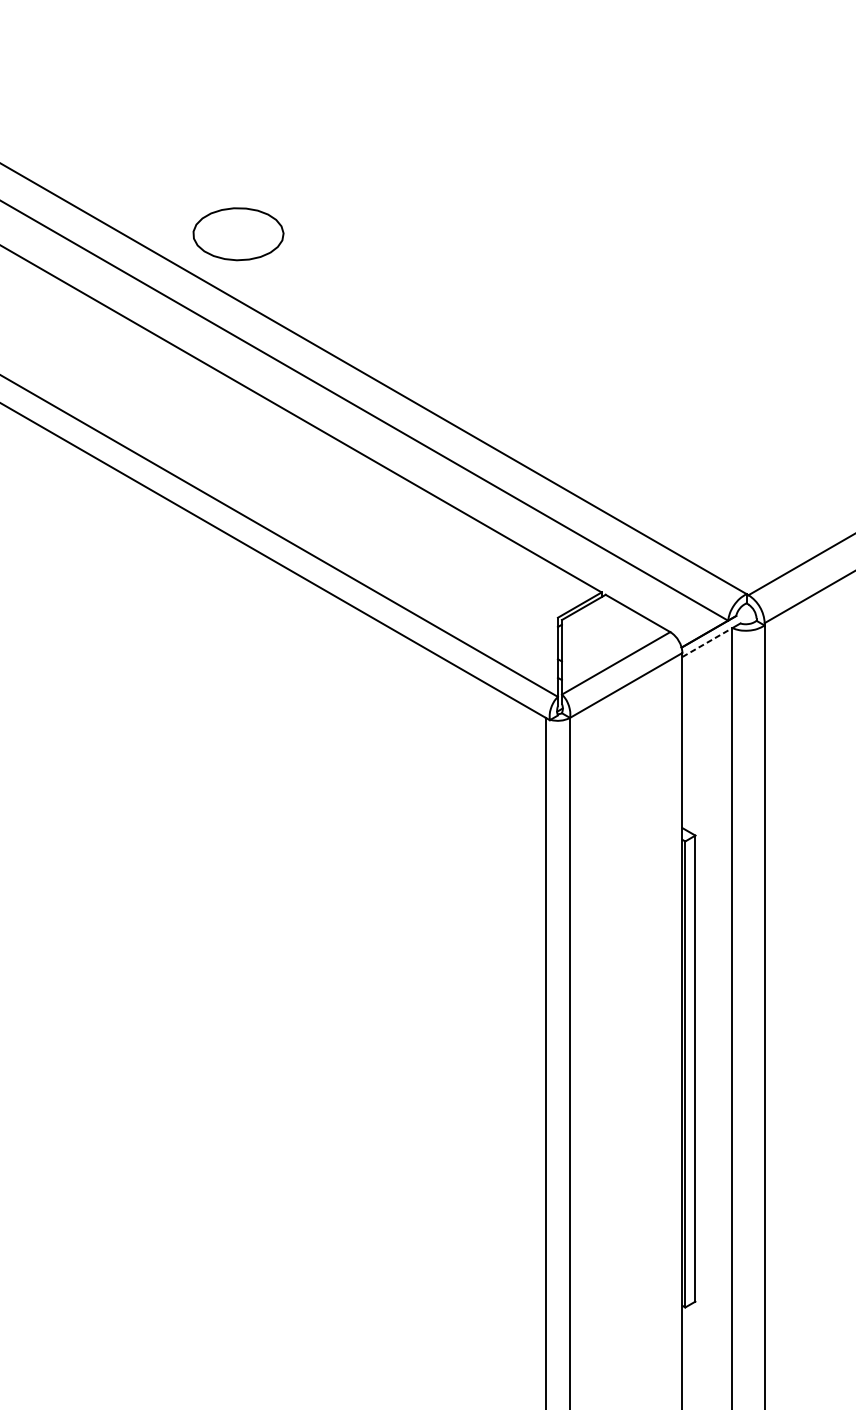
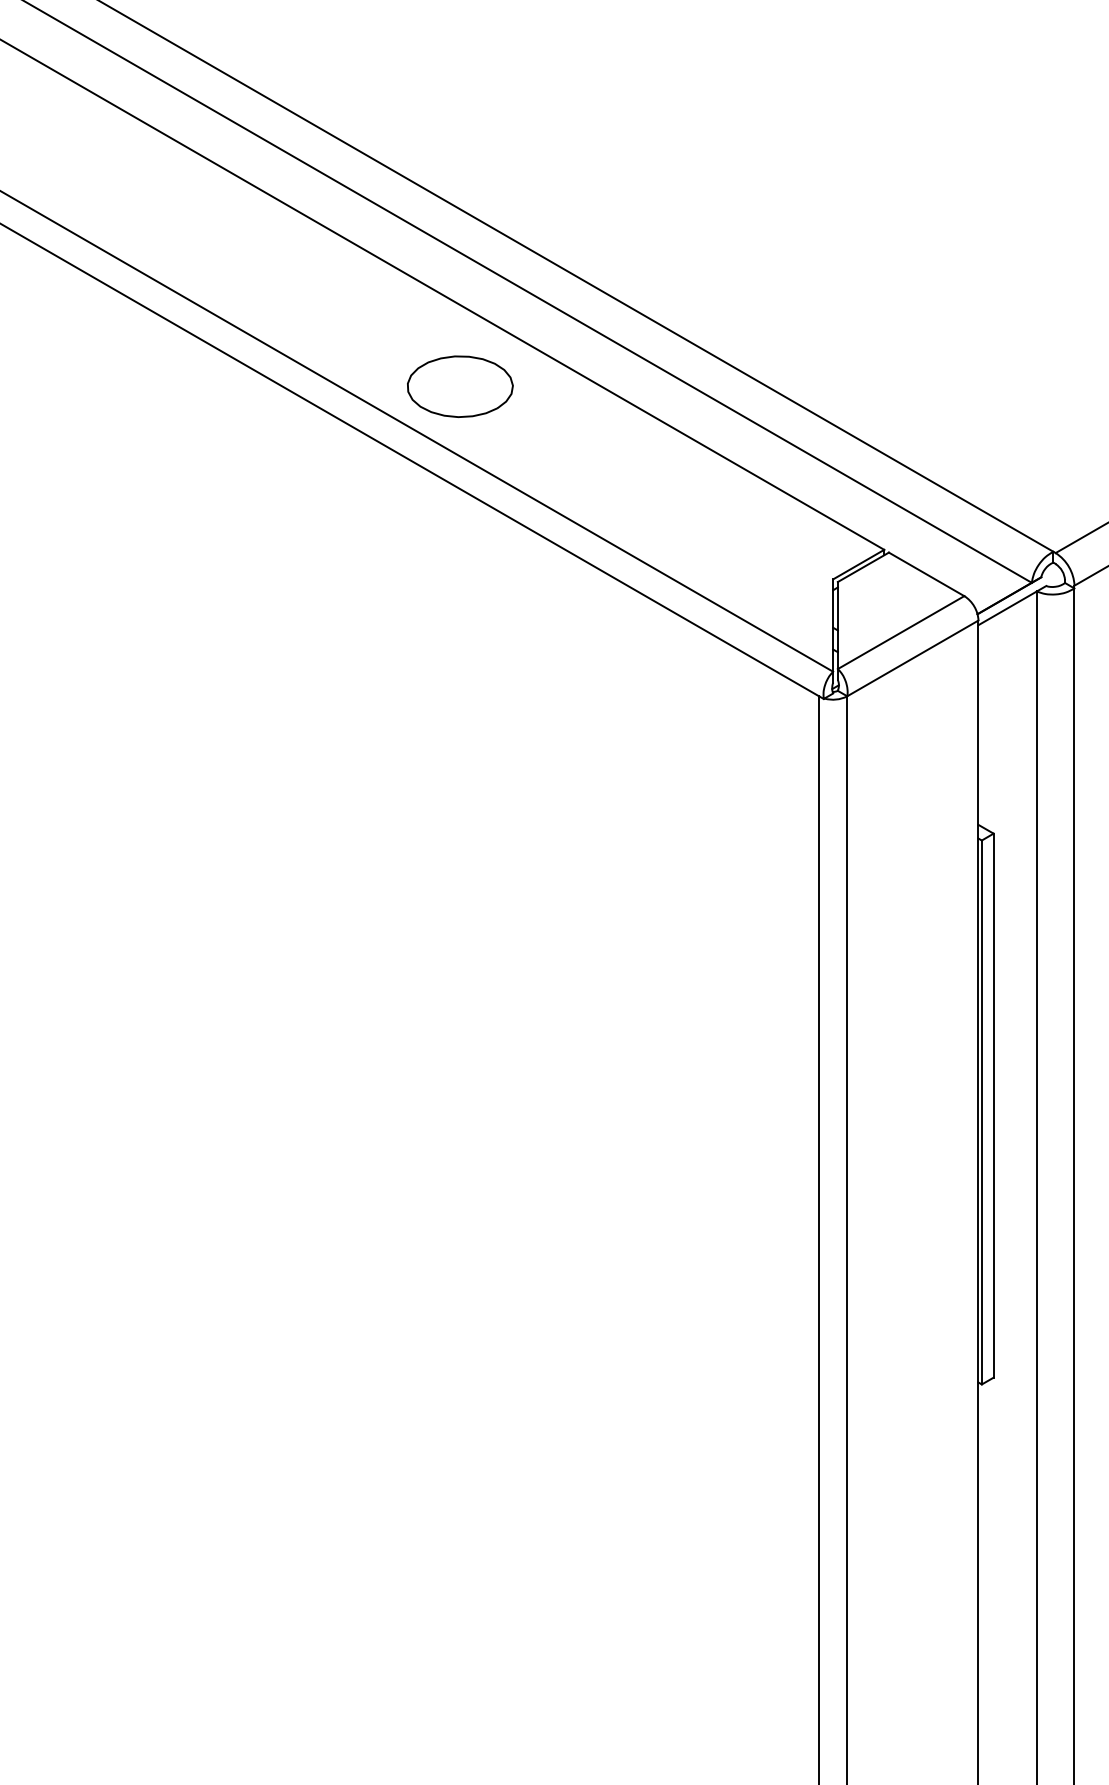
part: (238, 234) -> (460, 386), moved
line: (707, 642) -> (1007, 608), dashed -> solid

